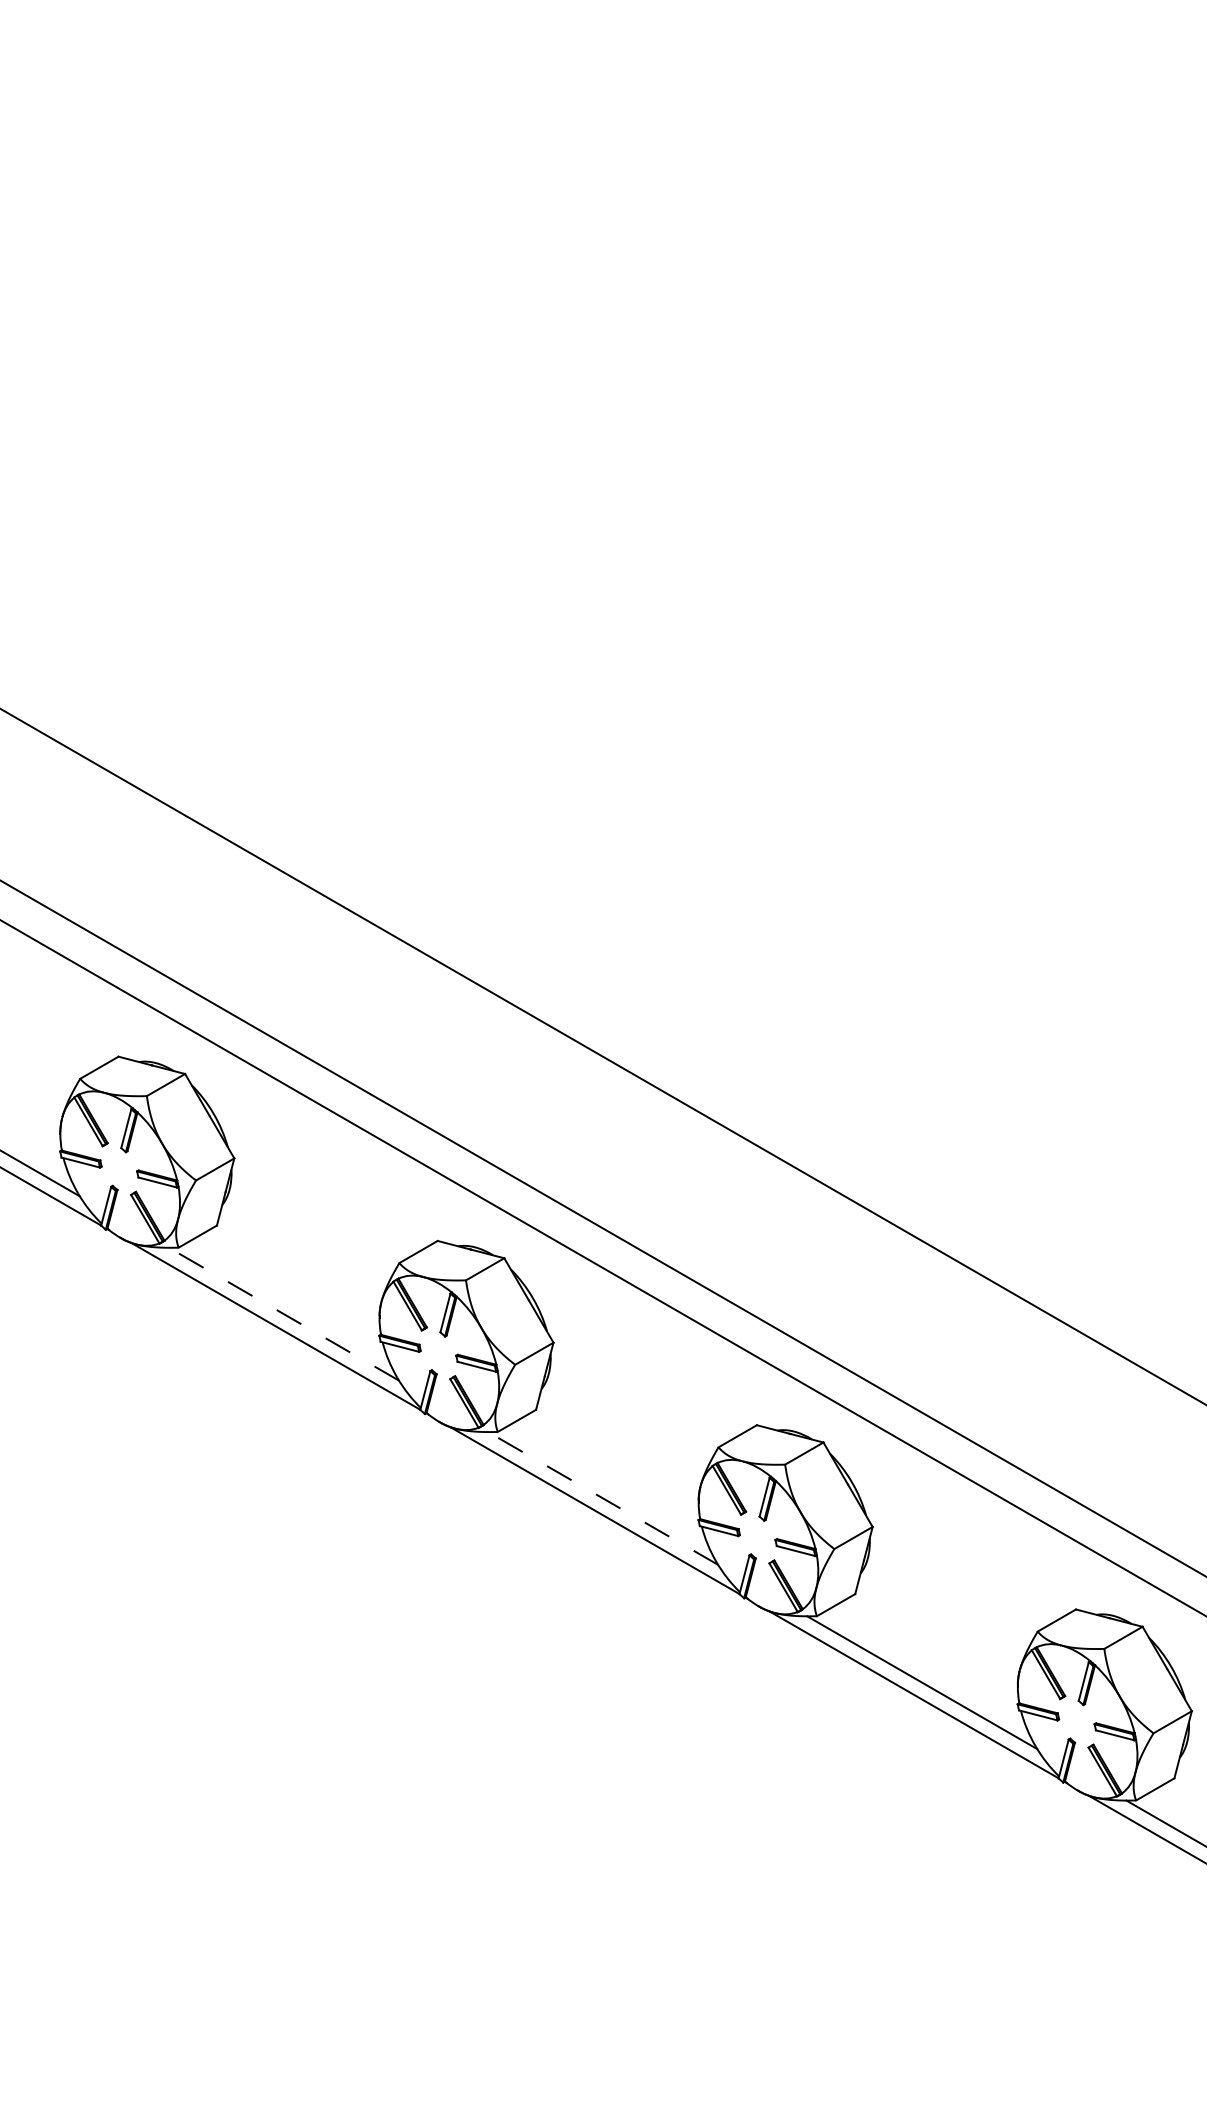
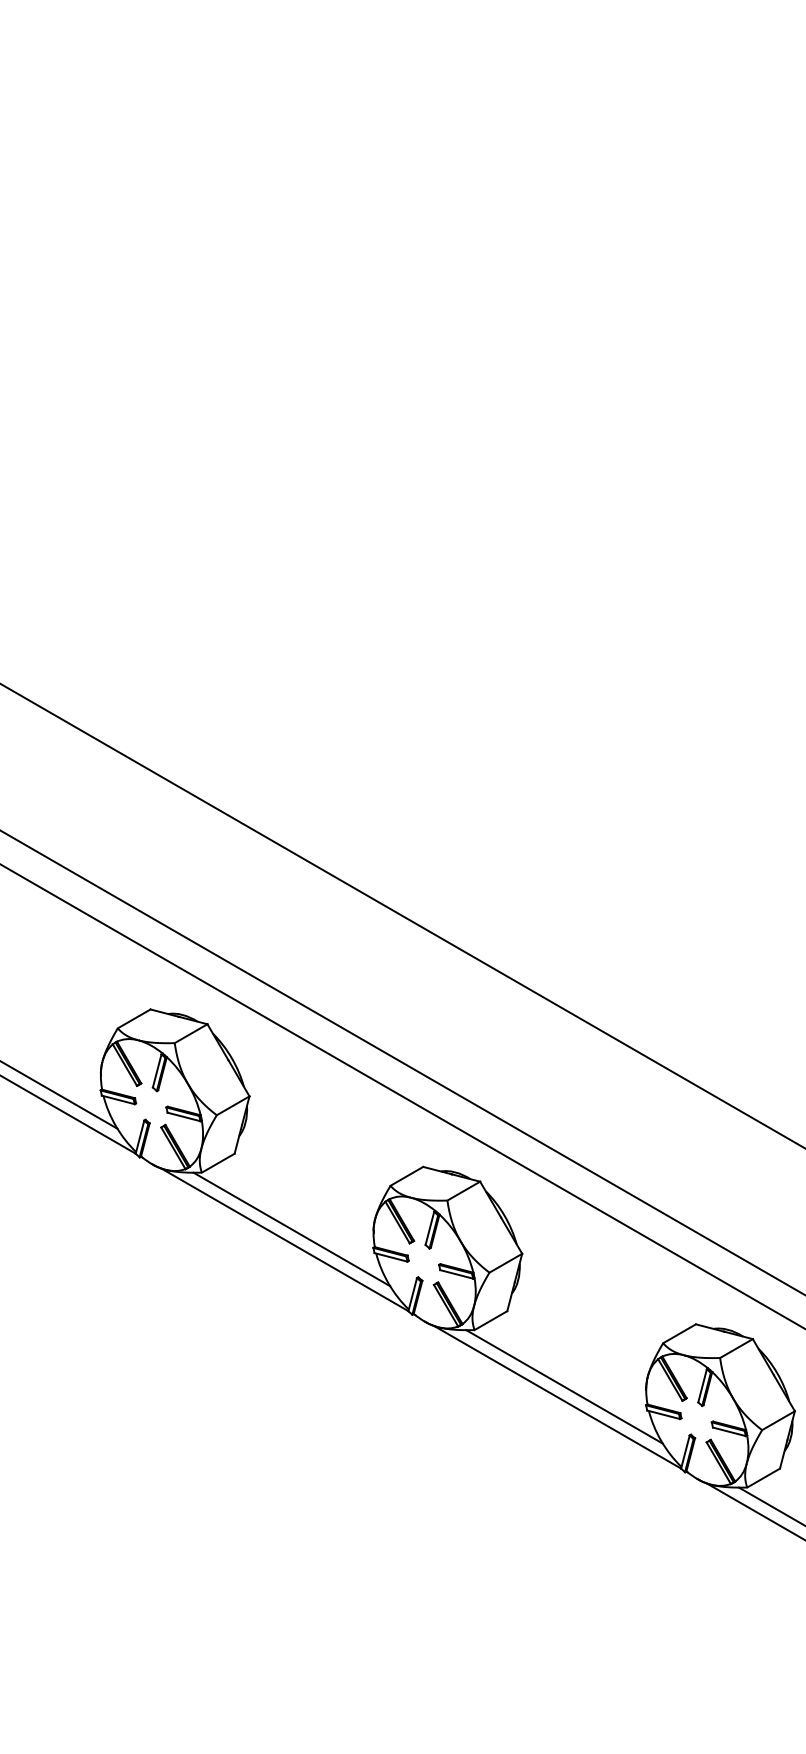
line: (283, 1314) -> (291, 1229), dashed -> solid
line: (603, 1498) -> (564, 1386), dashed -> solid

